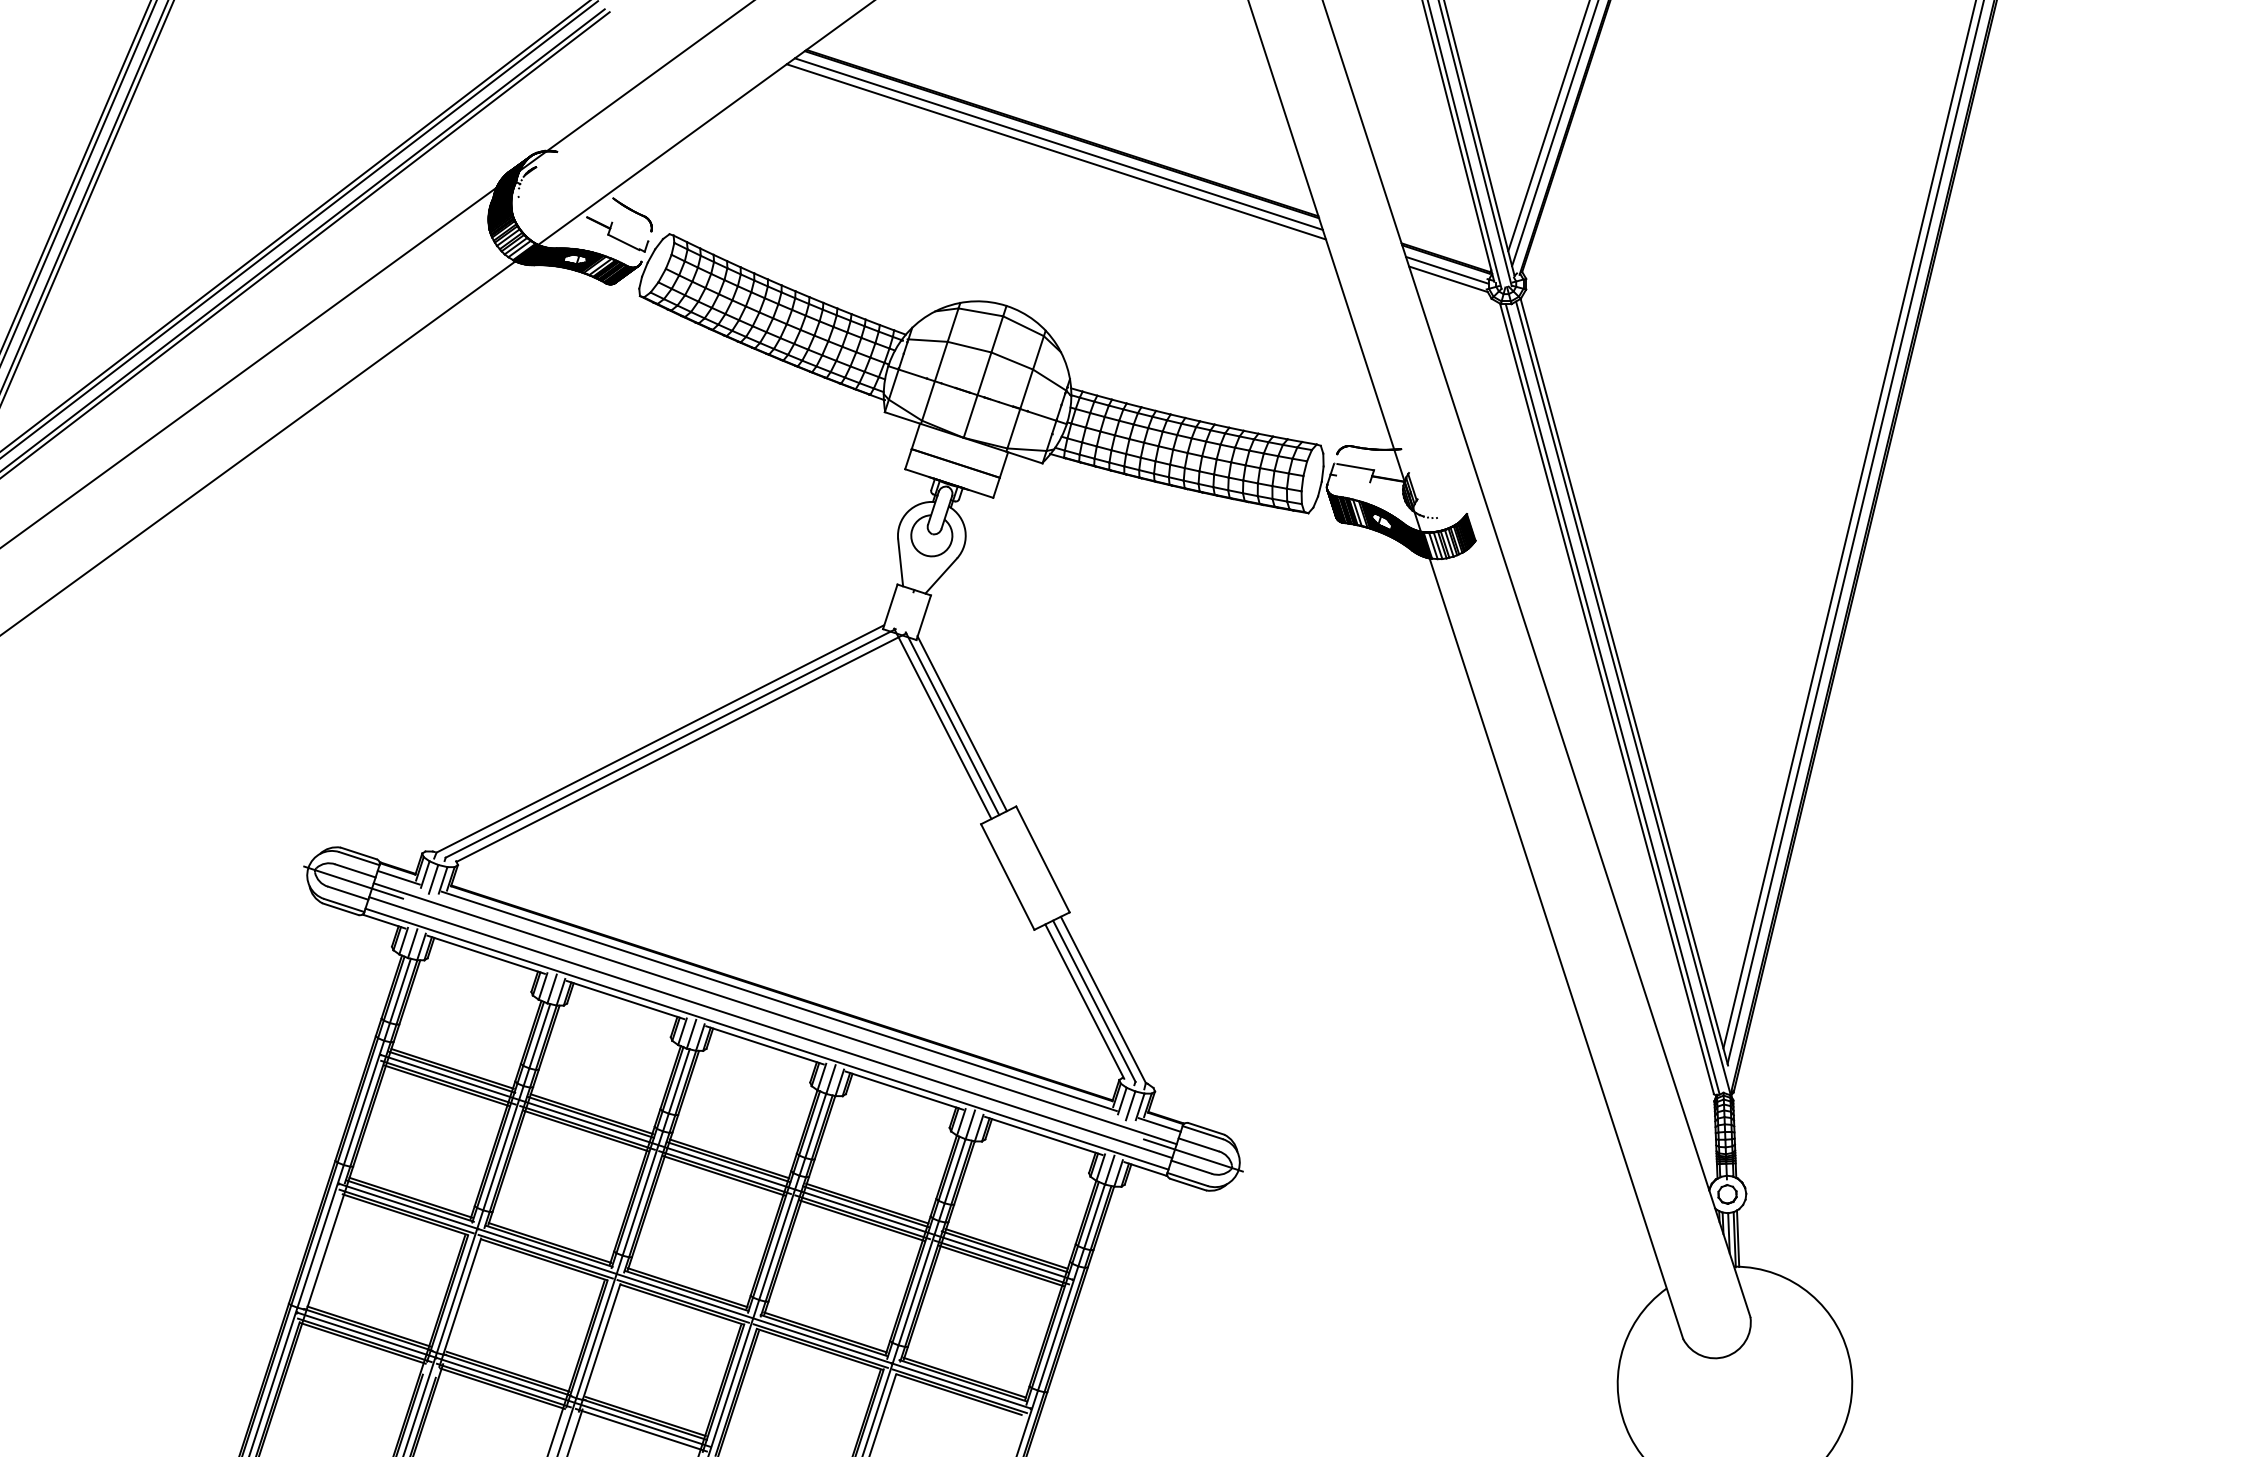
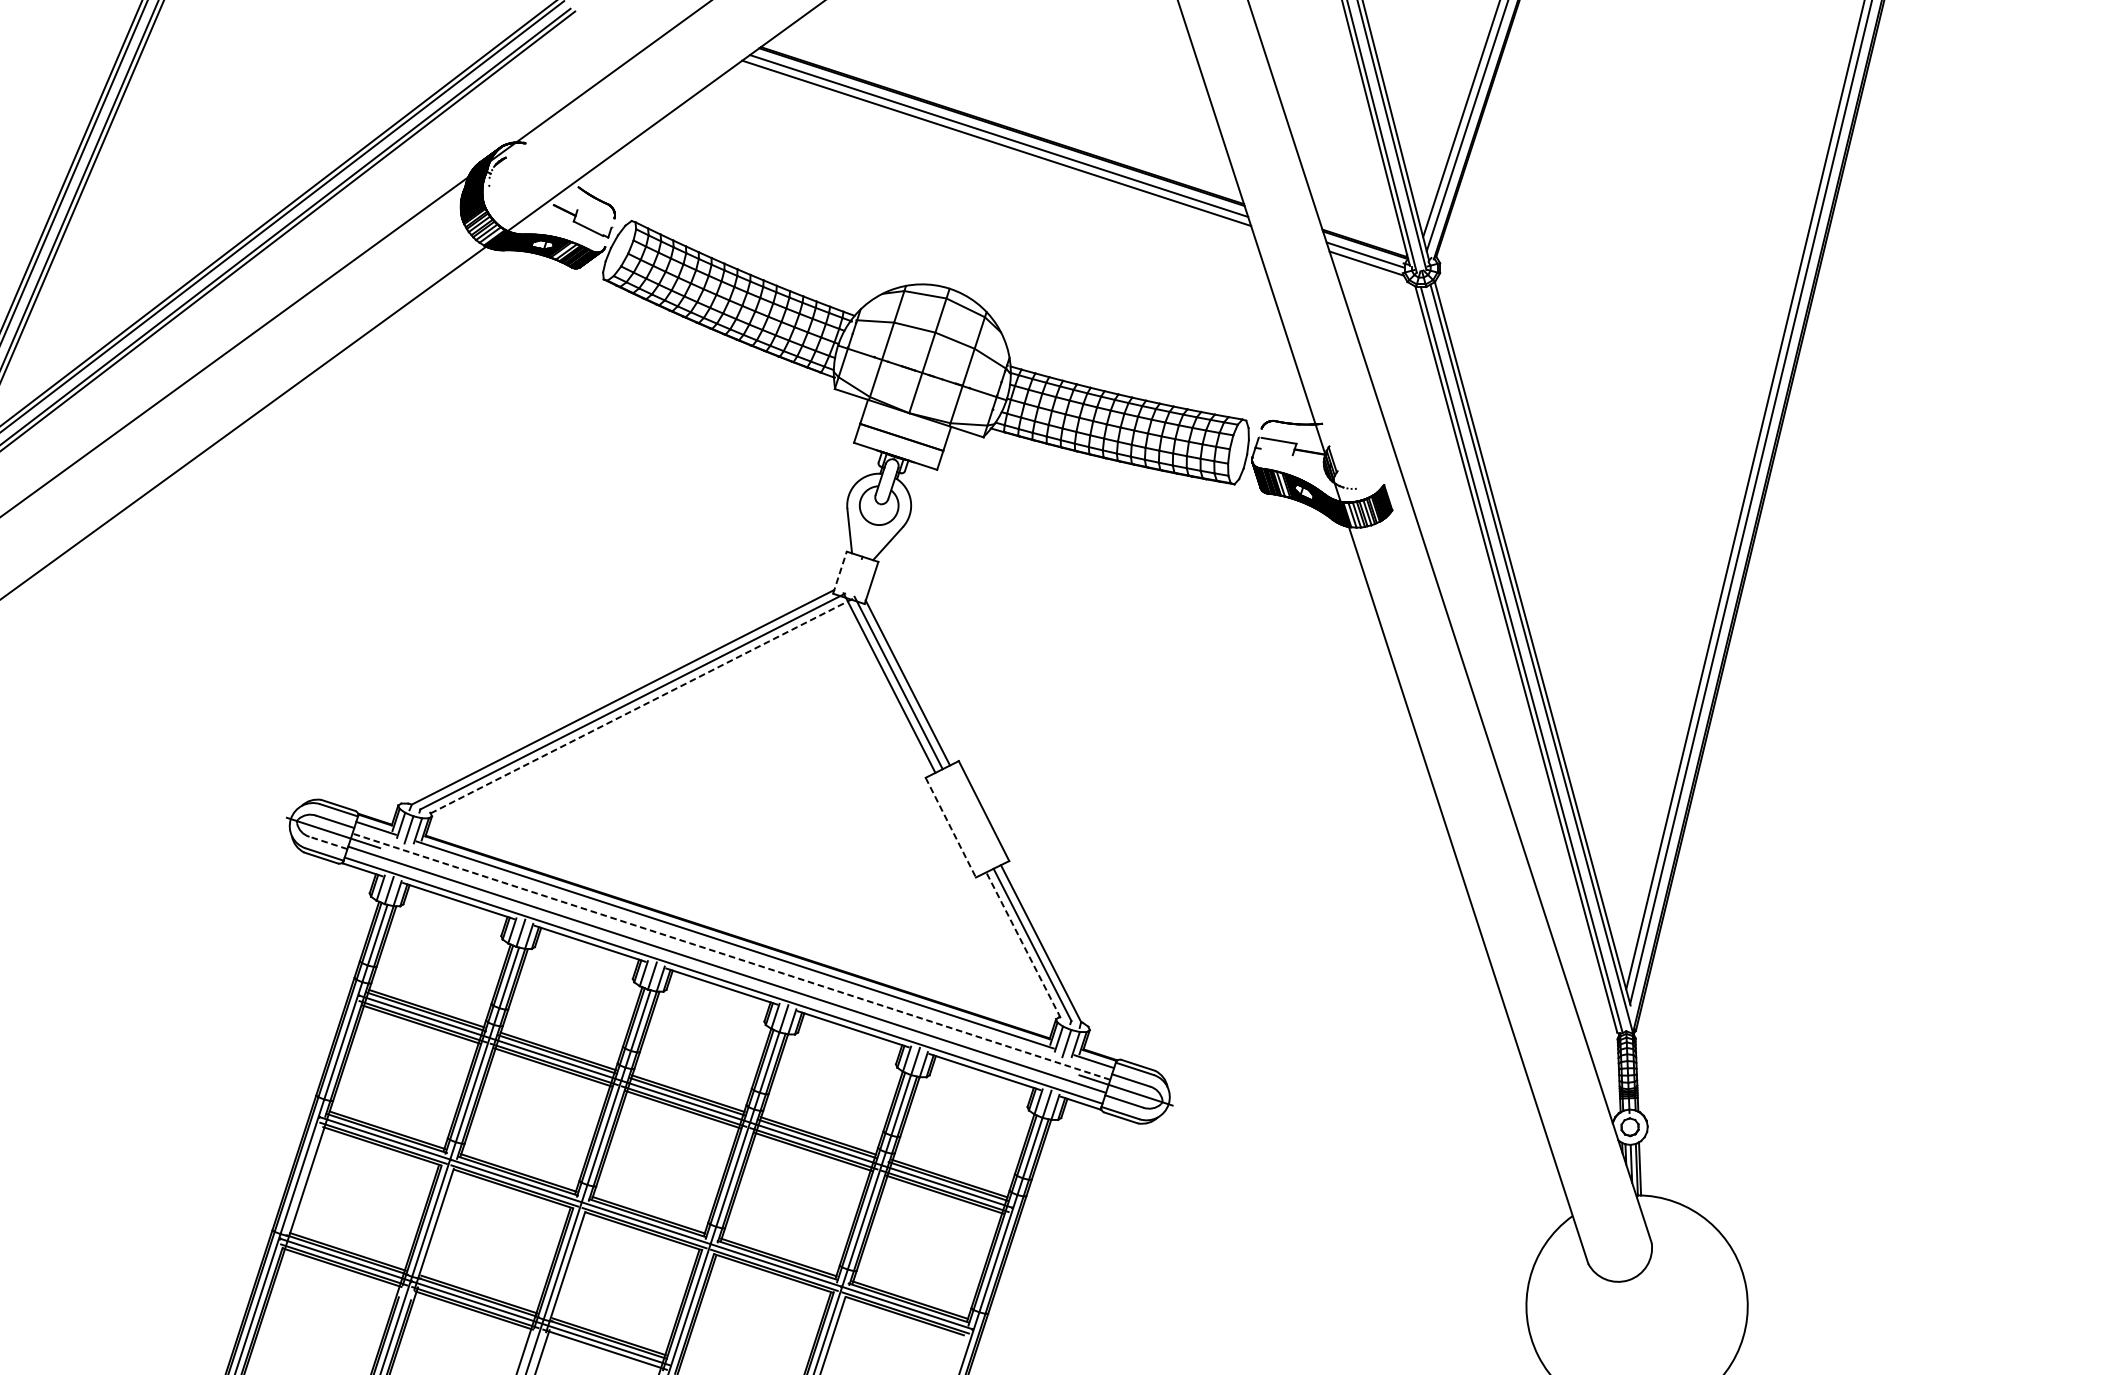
line: (890, 606) -> (840, 572), solid -> dashed
line: (681, 747) -> (642, 705), solid -> dashed
line: (1007, 877) -> (950, 828), solid -> dashed
line: (347, 893) -> (327, 843), solid -> dashed
line: (1084, 1001) -> (1023, 945), solid -> dashed
line: (774, 1013) -> (730, 956), solid -> dashed

